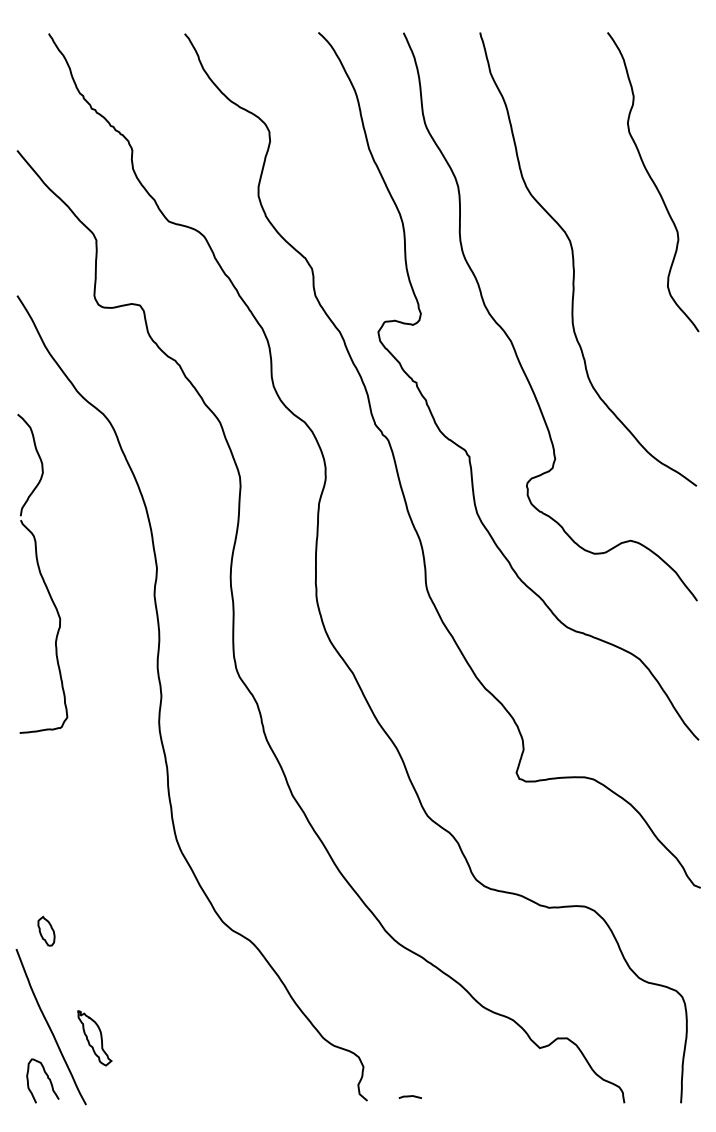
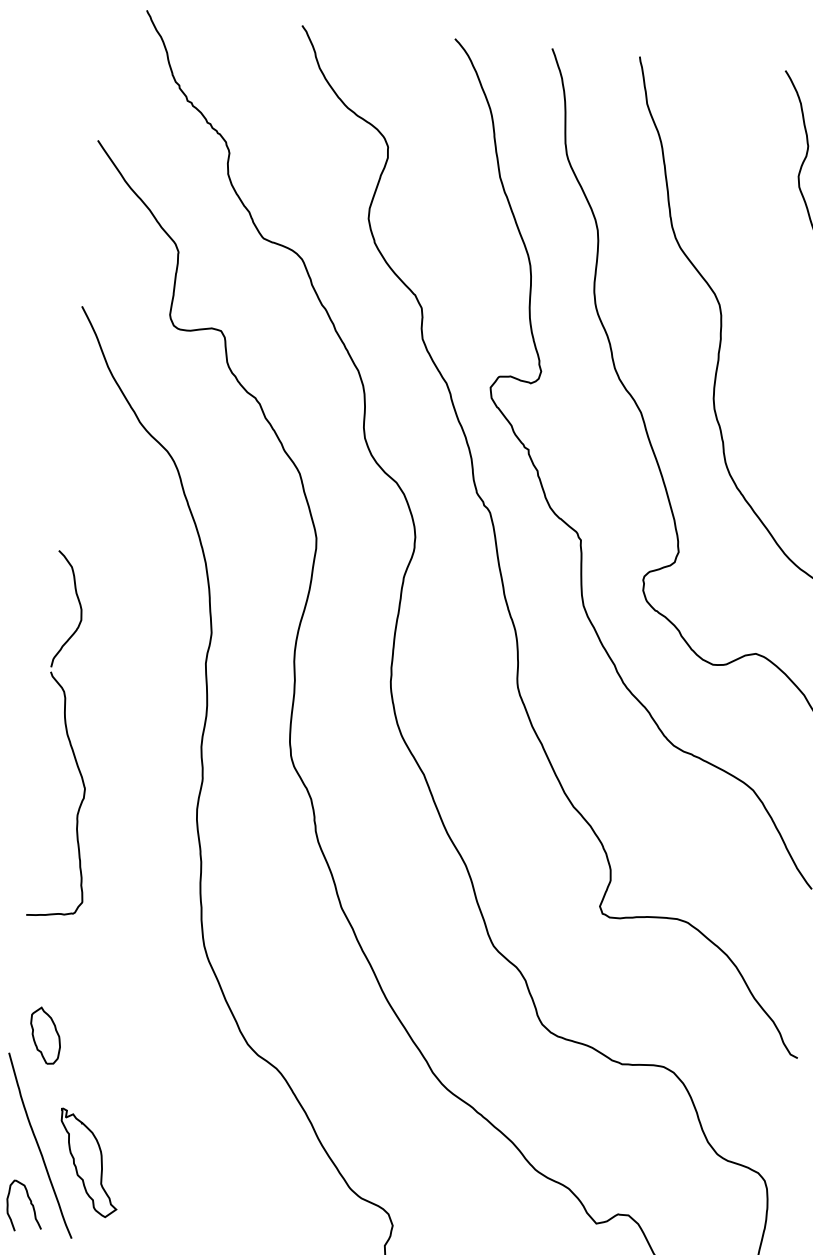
part: (42, 573) -> (69, 735), moved
part: (46, 931) -> (45, 1036), size x1.67
part: (94, 1038) -> (88, 1163), size x1.67

